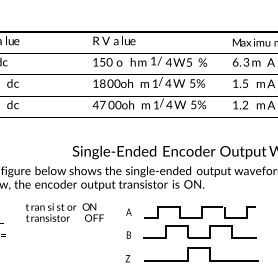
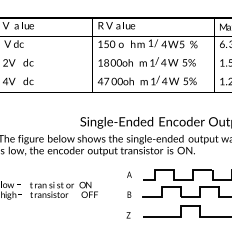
fill: (86, 74) -> (92, 54), added
fill: (226, 74) -> (214, 54), added
text: (64, 212) -> (63, 189), moved

